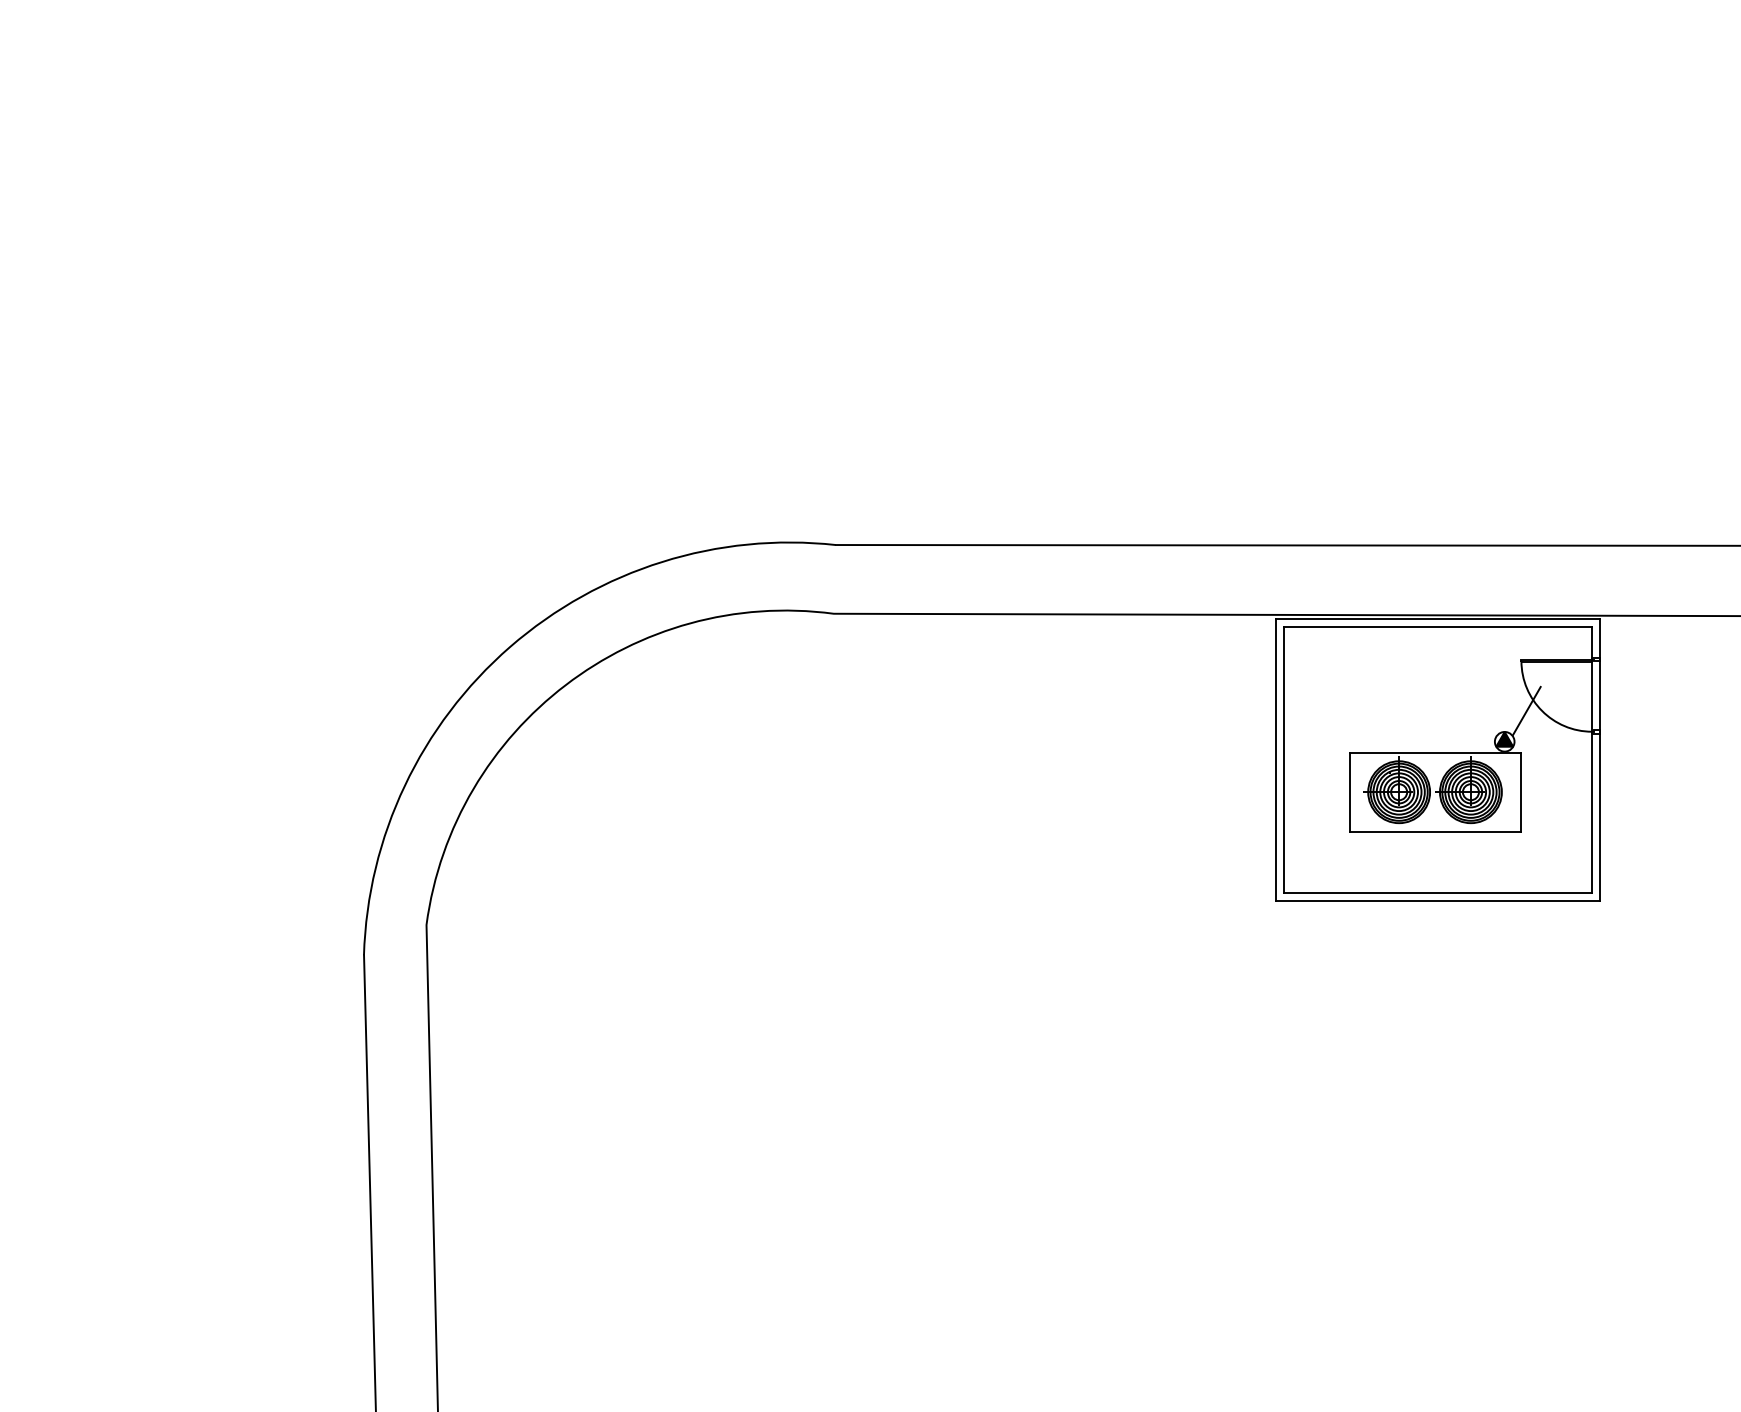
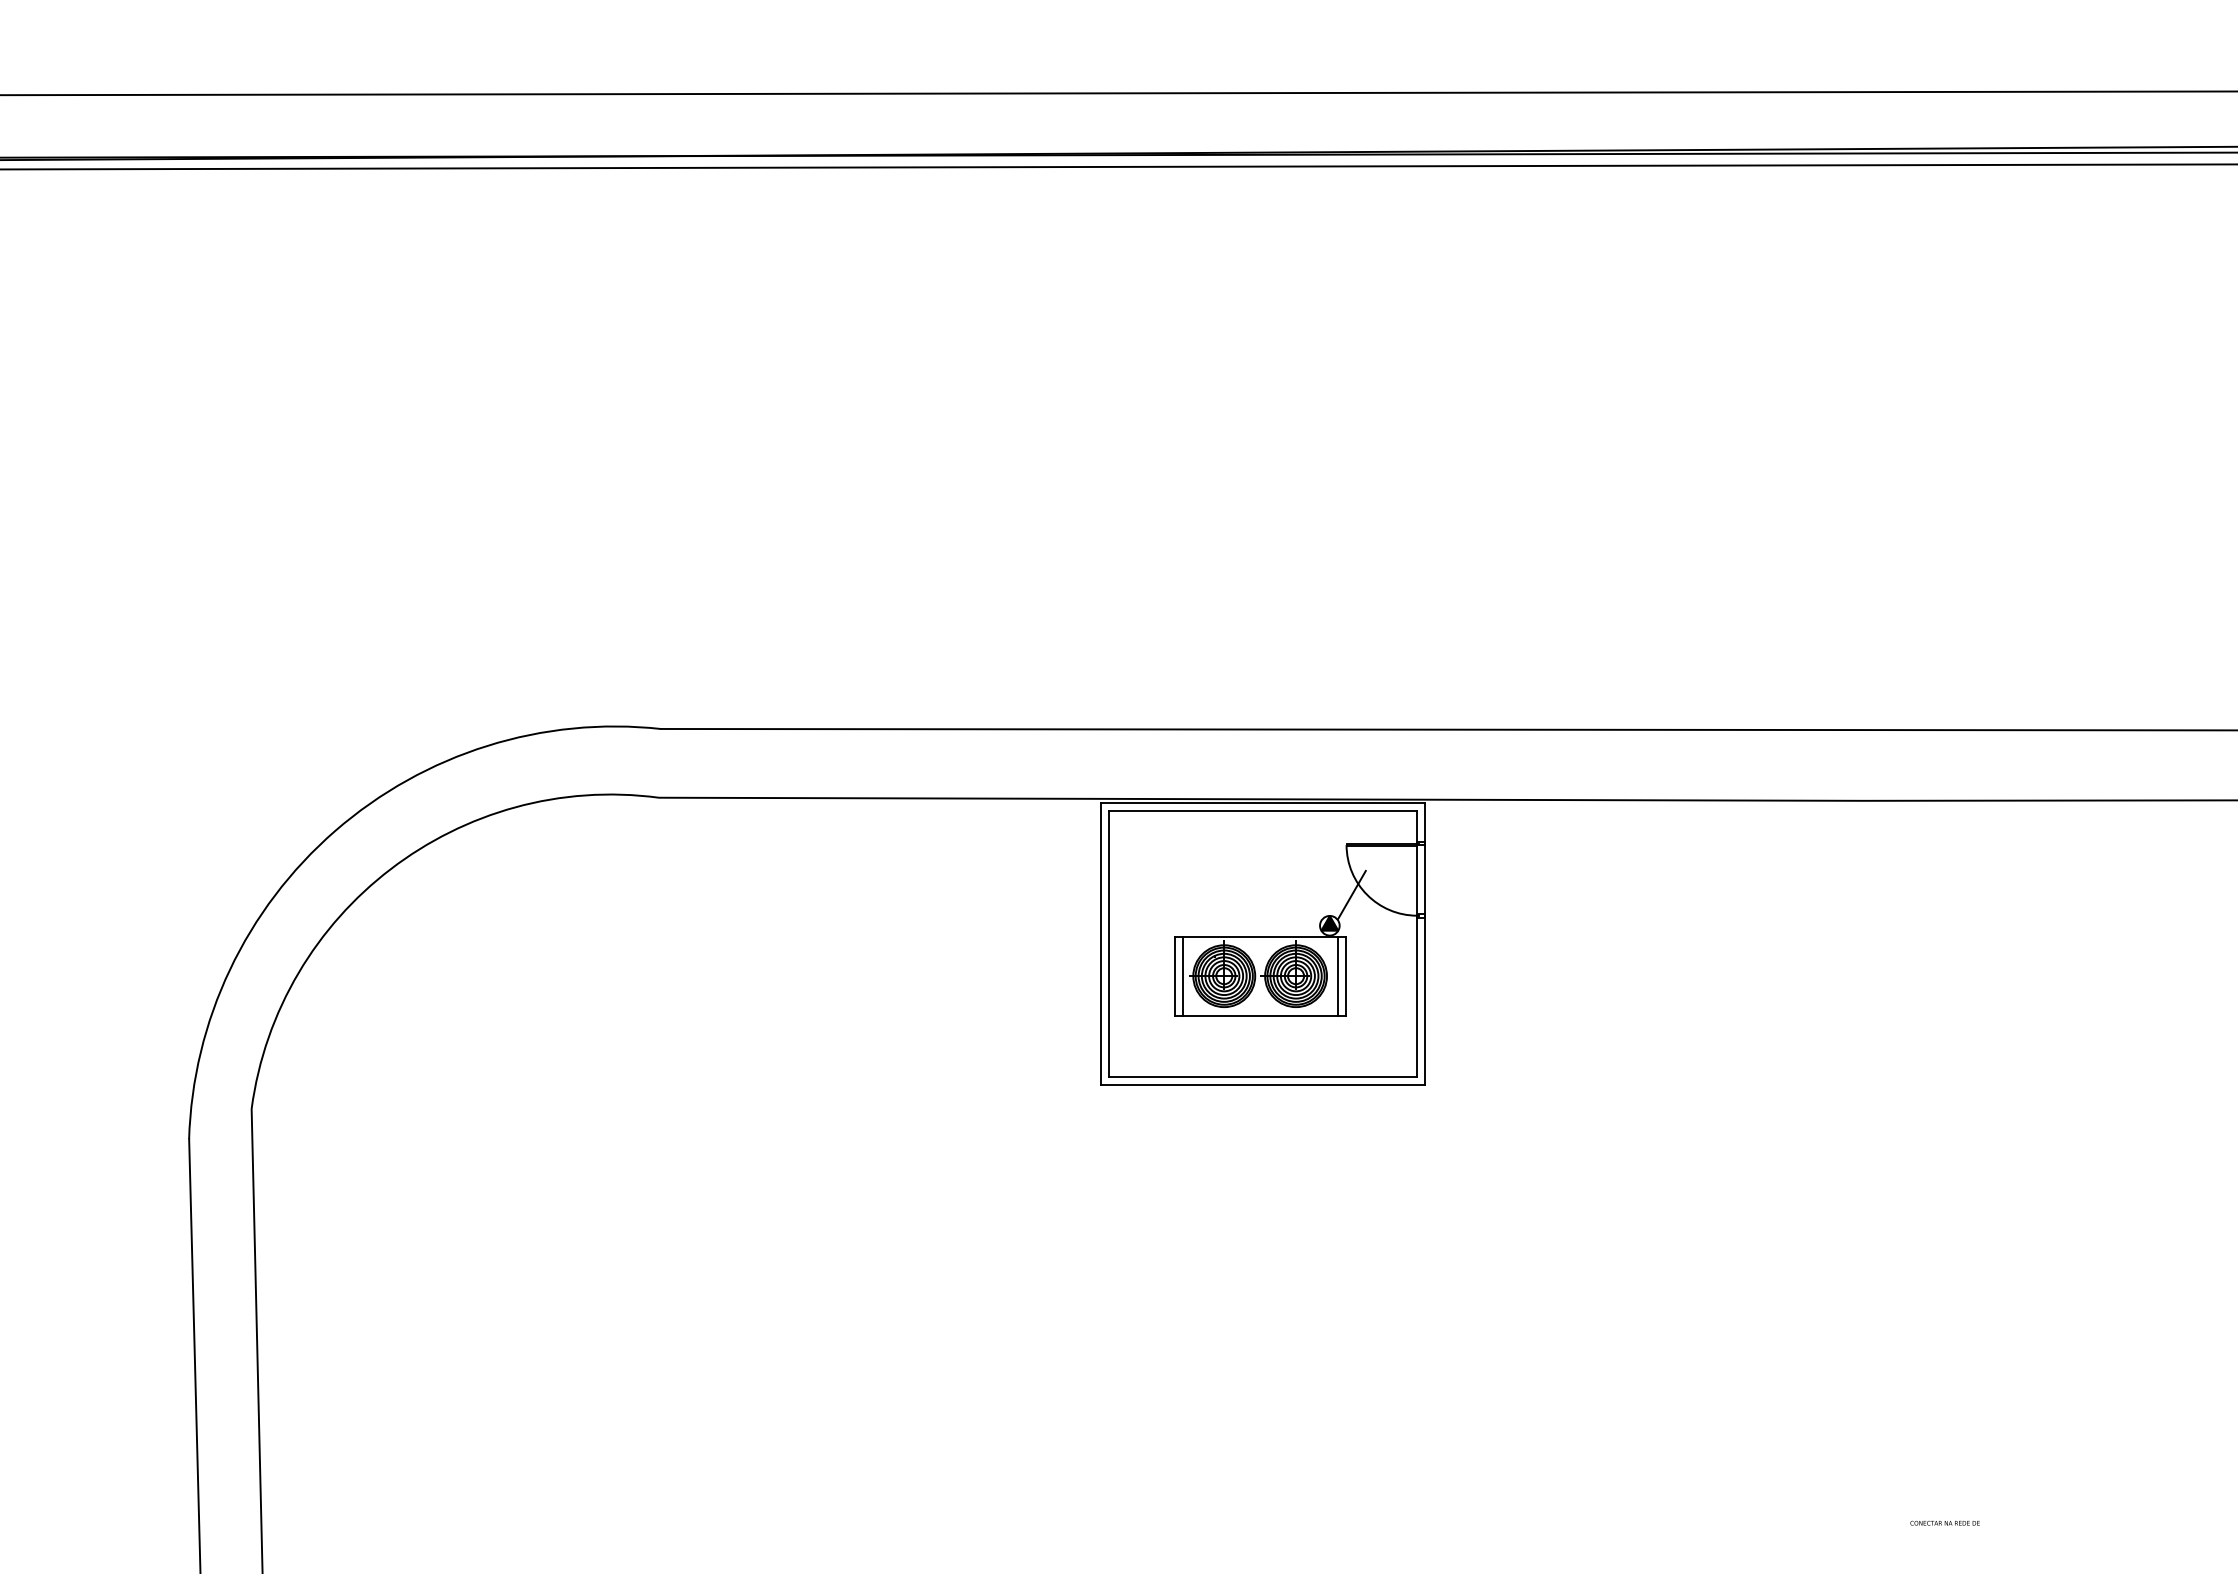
line: (1357, 792) -> (1182, 976), added
line: (1512, 792) -> (1337, 976), added

